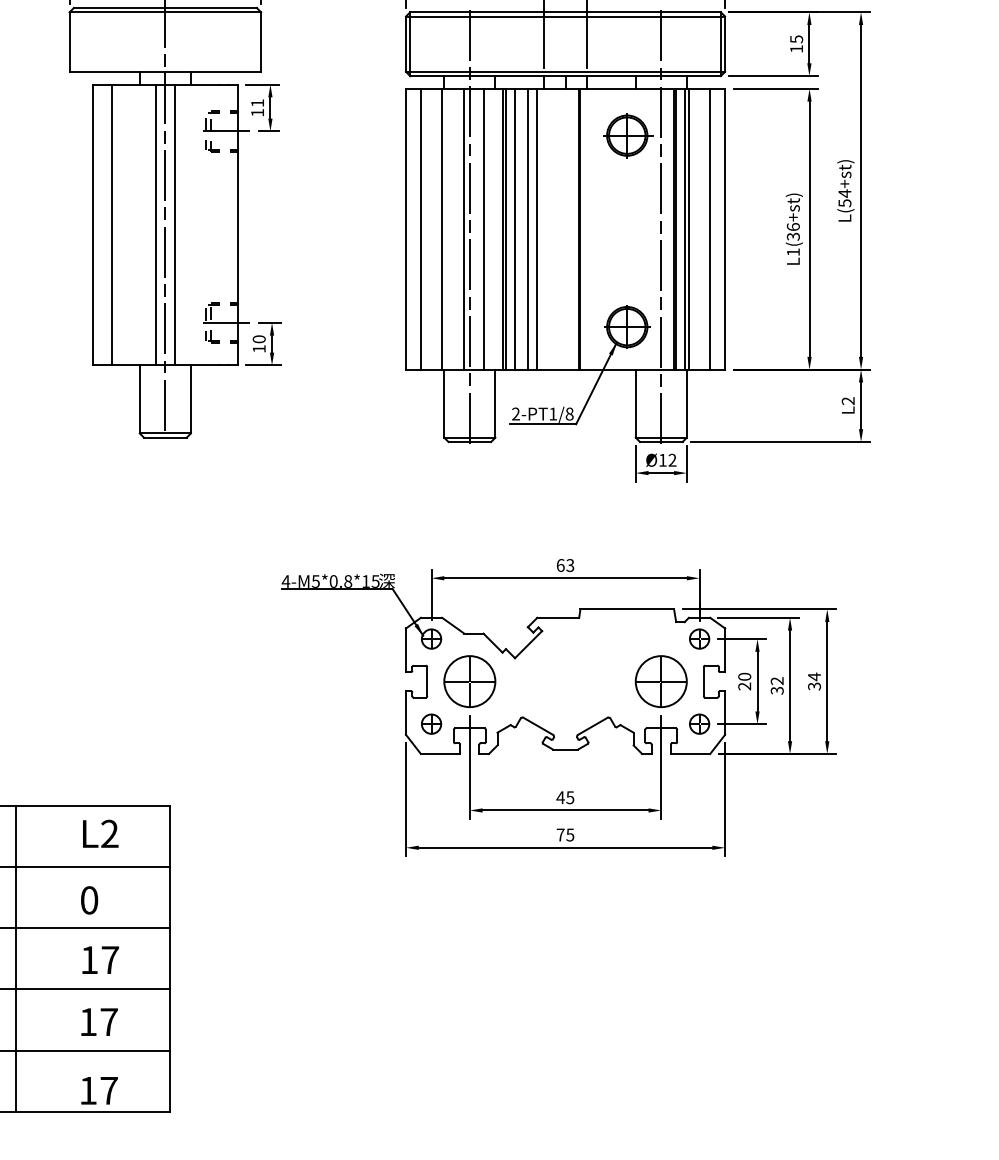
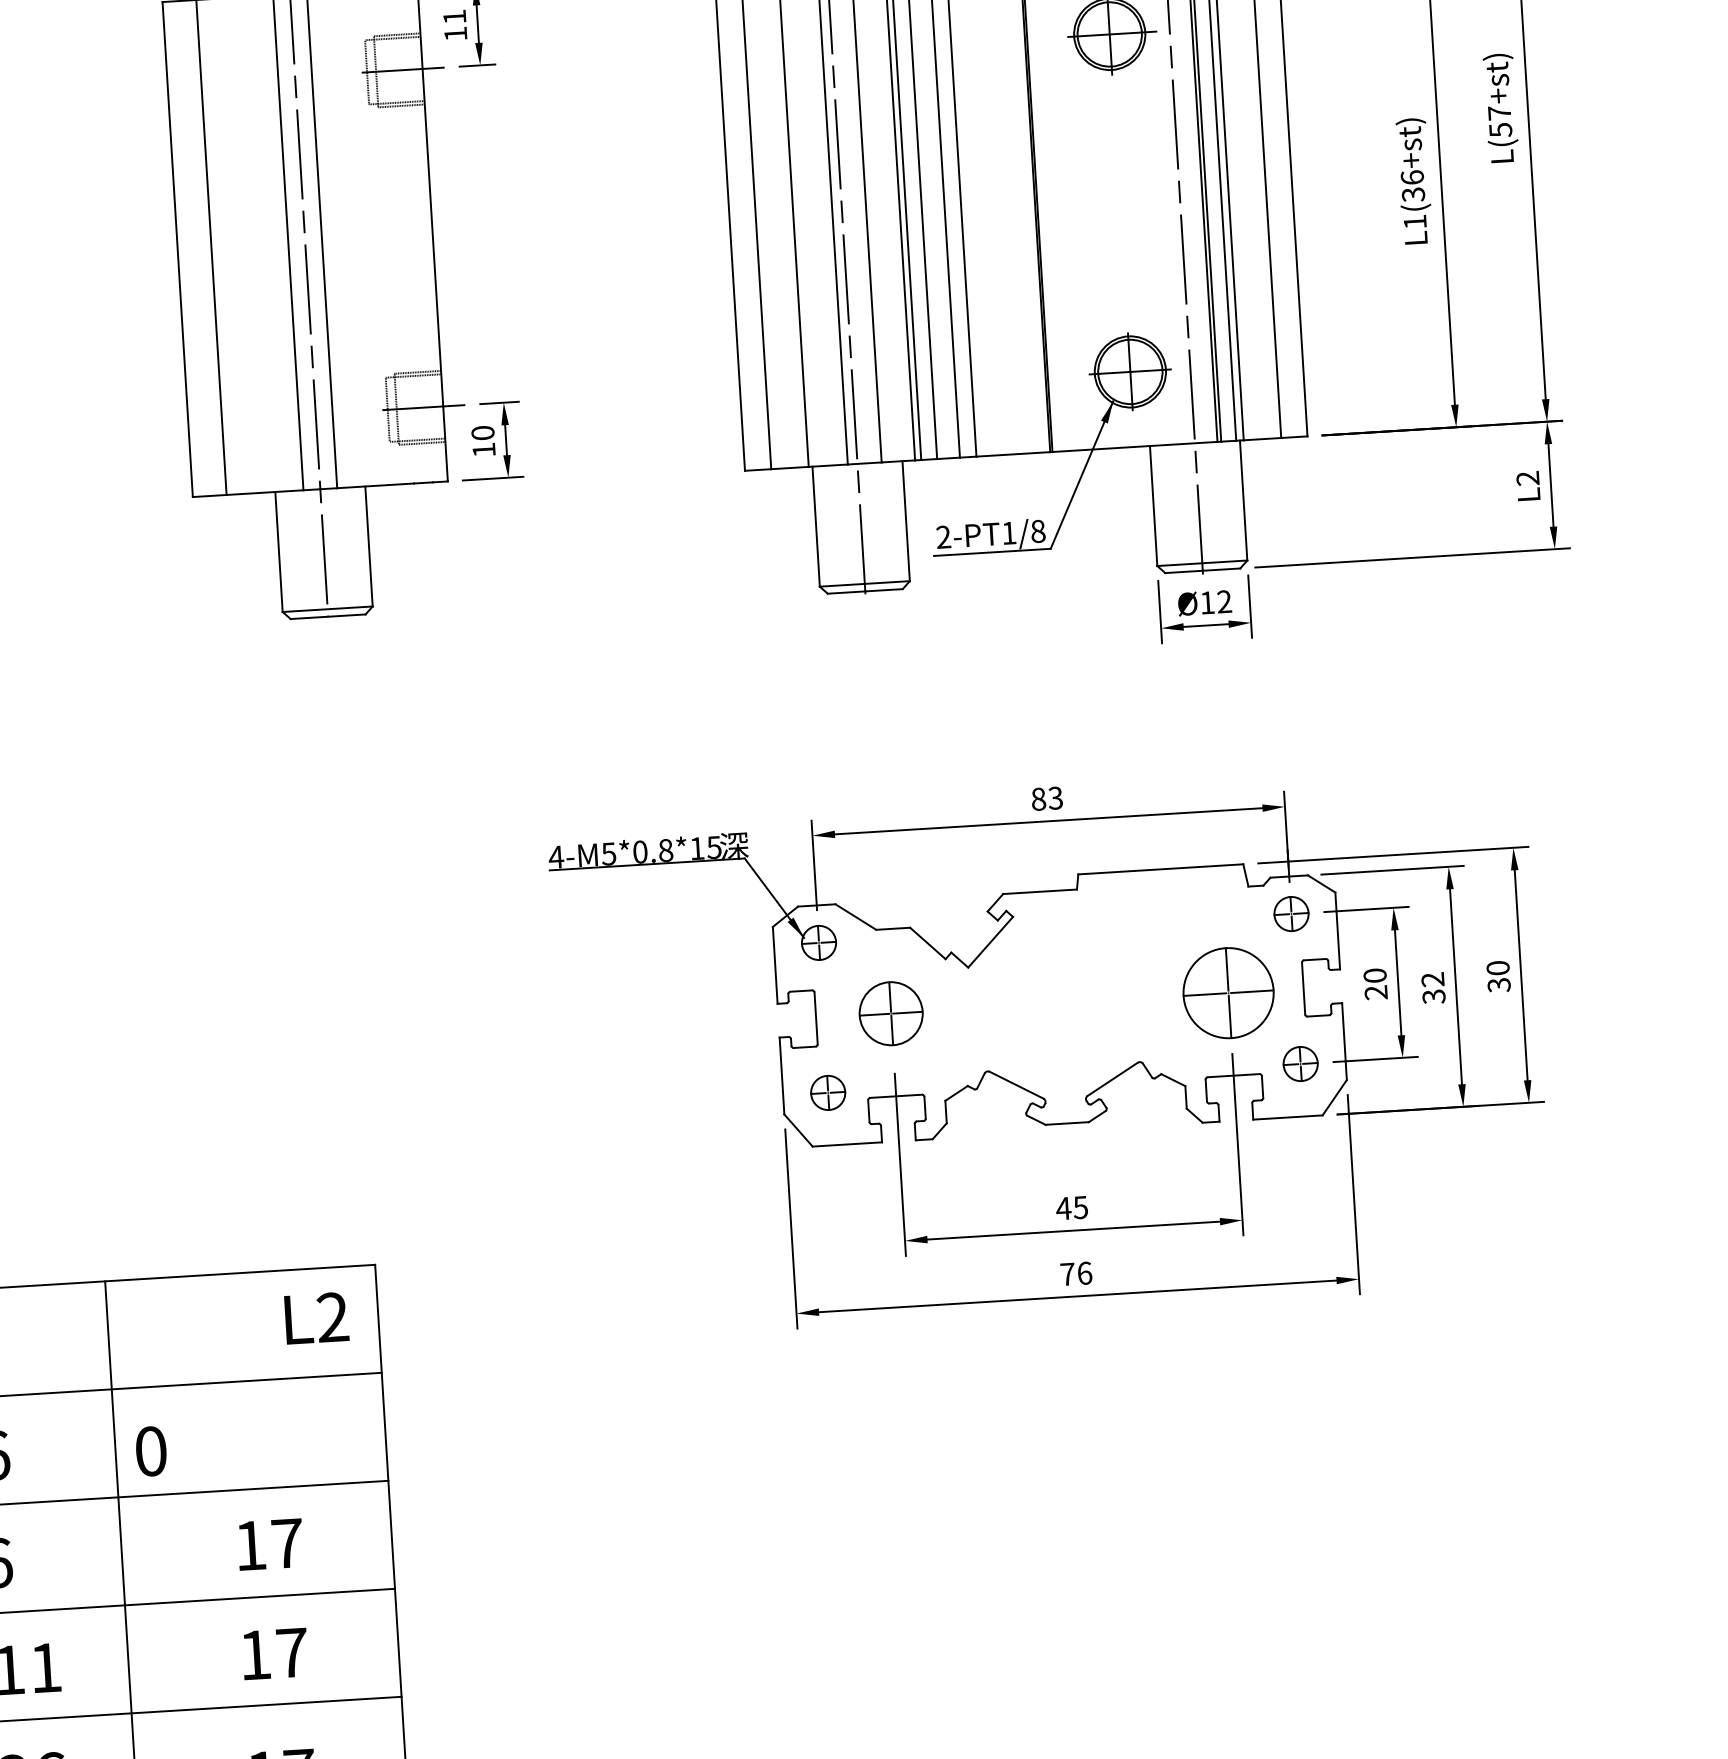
text: (844, 193) -> (1498, 112), L(54+st) -> L(57+st)
text: (560, 565) -> (1038, 799), 63 -> 83
text: (814, 676) -> (1498, 967), 34 -> 30
part: (469, 681) -> (890, 1013), size x0.7
text: (100, 833) -> (316, 1317), moved
text: (570, 834) -> (1085, 1272), 75 -> 76
text: (89, 900) -> (151, 1451), moved

